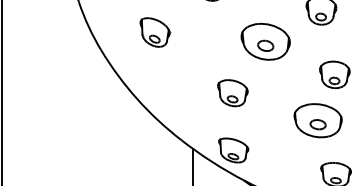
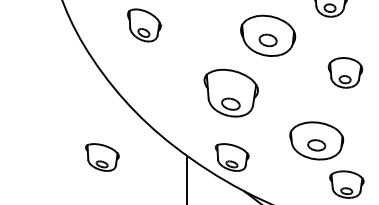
part: (232, 93) -> (230, 93), size x1.6
part: (317, 120) -> (315, 140), moved
part: (117, 150) -> (102, 157), added

